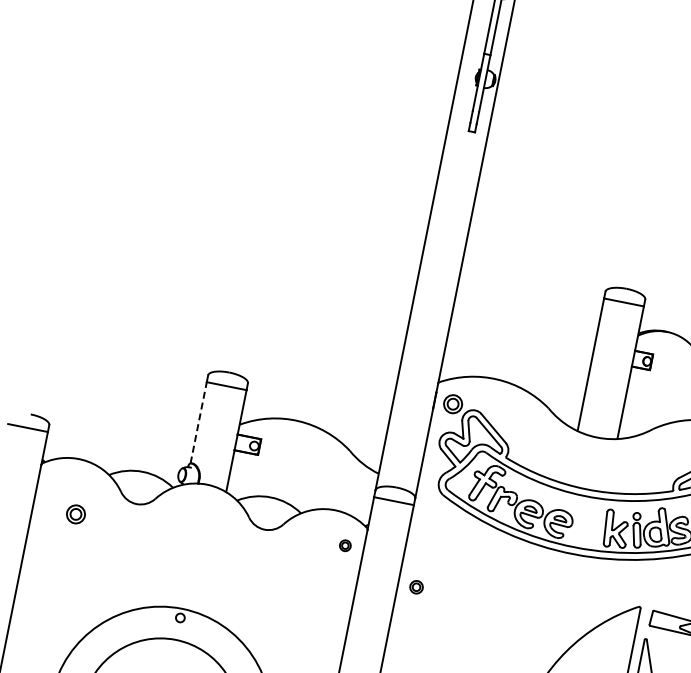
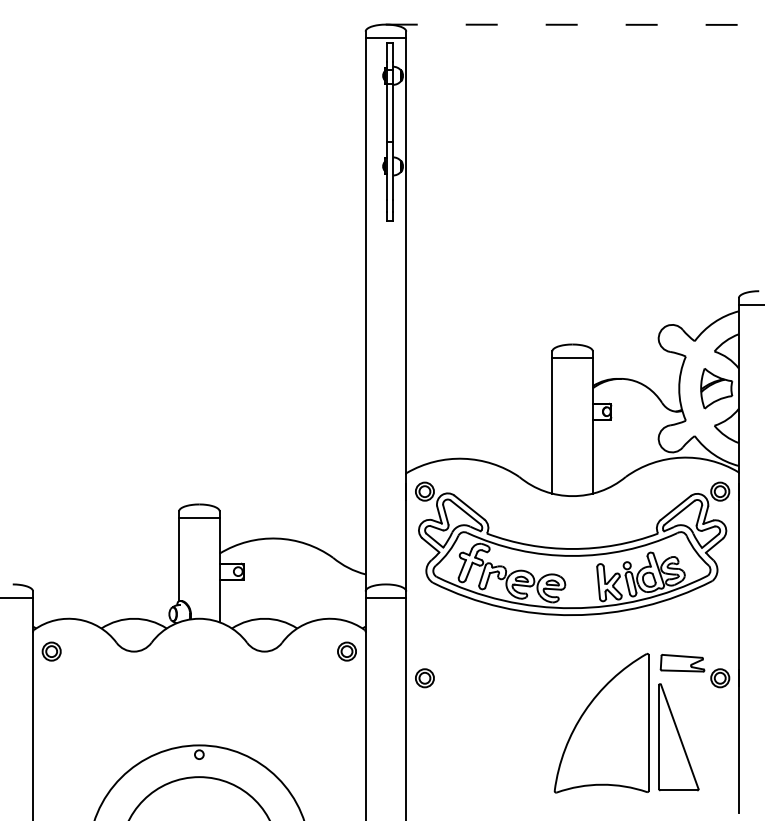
line: (199, 422) -> (179, 559), dashed -> solid
part: (75, 514) -> (51, 651), moved
part: (344, 545) -> (346, 651), size x1.67
part: (416, 587) -> (424, 678), size x1.43

